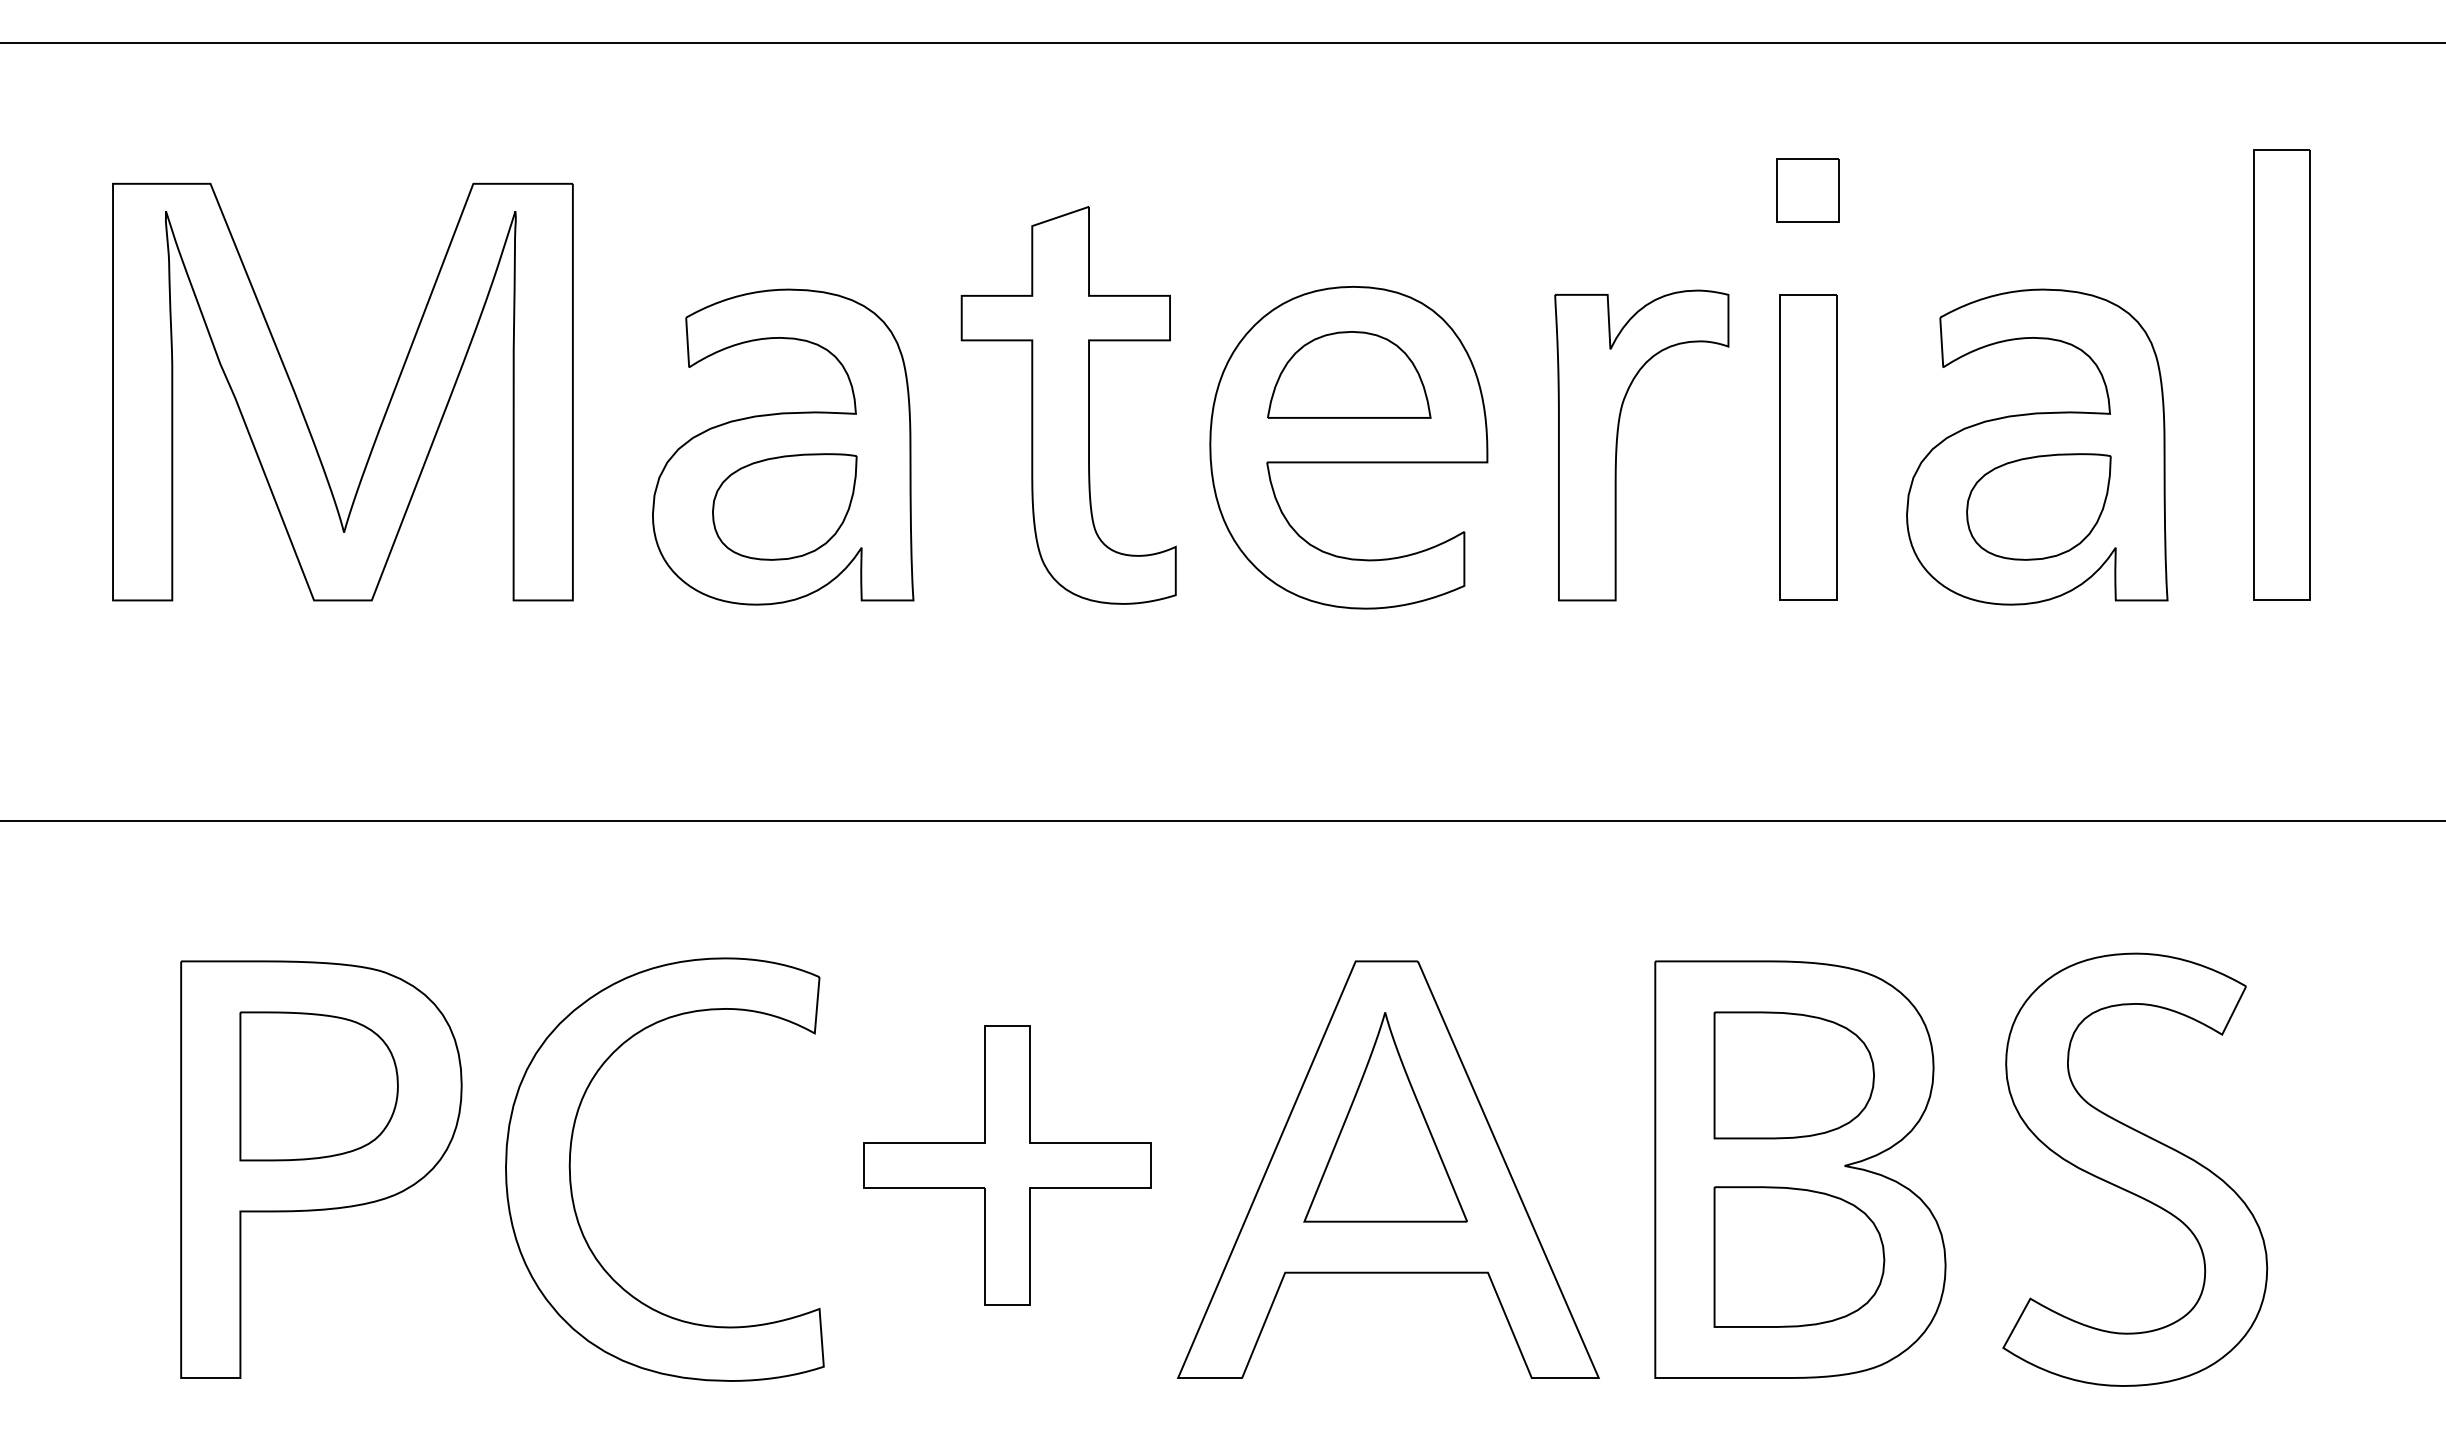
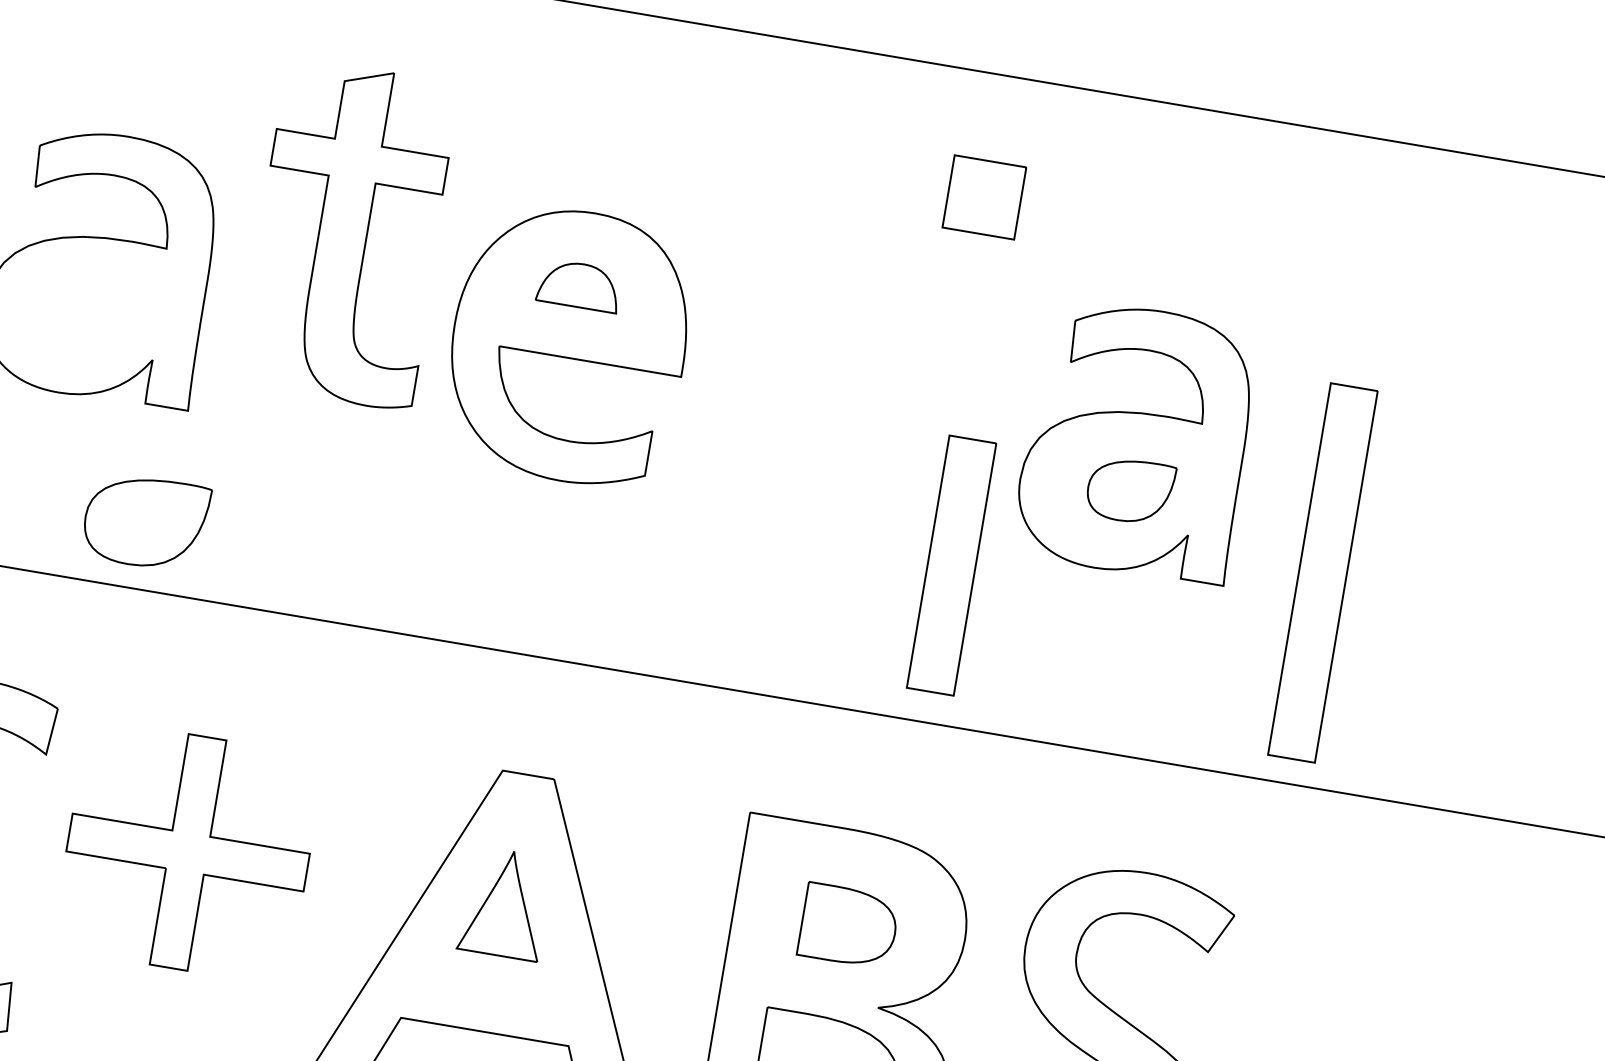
part: (1807, 190) -> (983, 197), size x1.4
part: (1349, 374) -> (579, 285), size x0.6
part: (2281, 374) -> (1322, 572), moved
part: (1068, 405) -> (349, 234), moved
part: (1617, 445) -> (791, 381), removed
part: (1808, 447) -> (951, 565), moved
part: (784, 506) -> (145, 521), moved
part: (2038, 506) -> (1130, 490), size x0.7
part: (1793, 1075) -> (848, 925), size x0.7
part: (1385, 1117) -> (505, 903), size x0.6
part: (1007, 1165) -> (188, 852), moved

